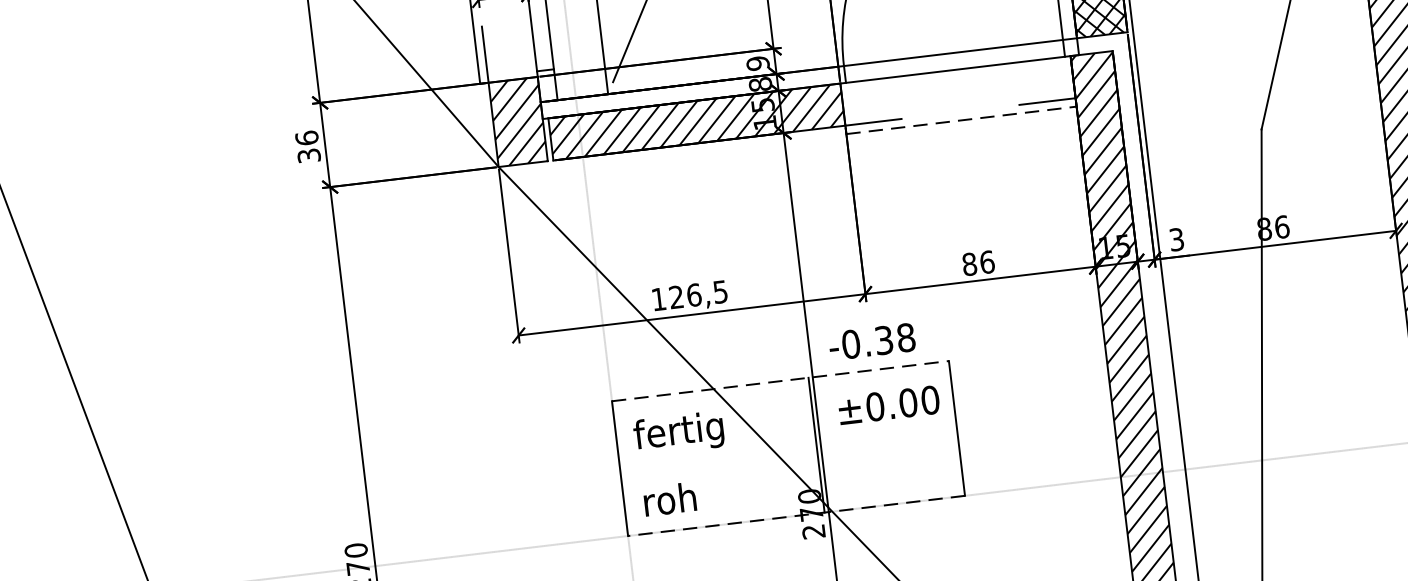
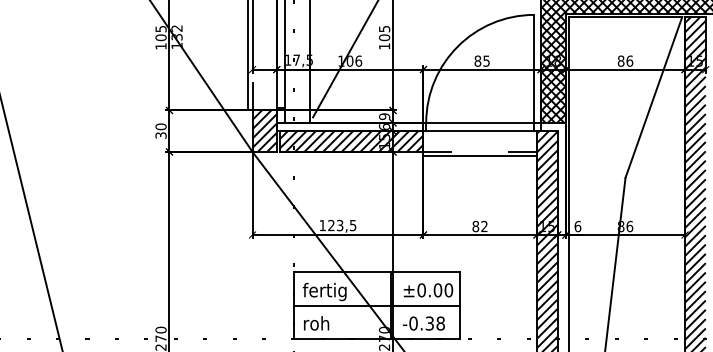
text: (760, 83) -> (384, 126), 8 -> 6
line: (962, 121) -> (480, 156), dashed -> solid
text: (305, 137) -> (160, 126), 36 -> 30
text: (1175, 239) -> (577, 226), 3 -> 6
text: (987, 262) -> (484, 226), 86 -> 82
text: (692, 295) -> (339, 225), 126,5 -> 123,5
text: (871, 341) -> (423, 323), moved
line: (781, 381) -> (377, 272), dashed -> solid
line: (789, 448) -> (377, 305), added
line: (795, 515) -> (376, 338), dashed -> solid

